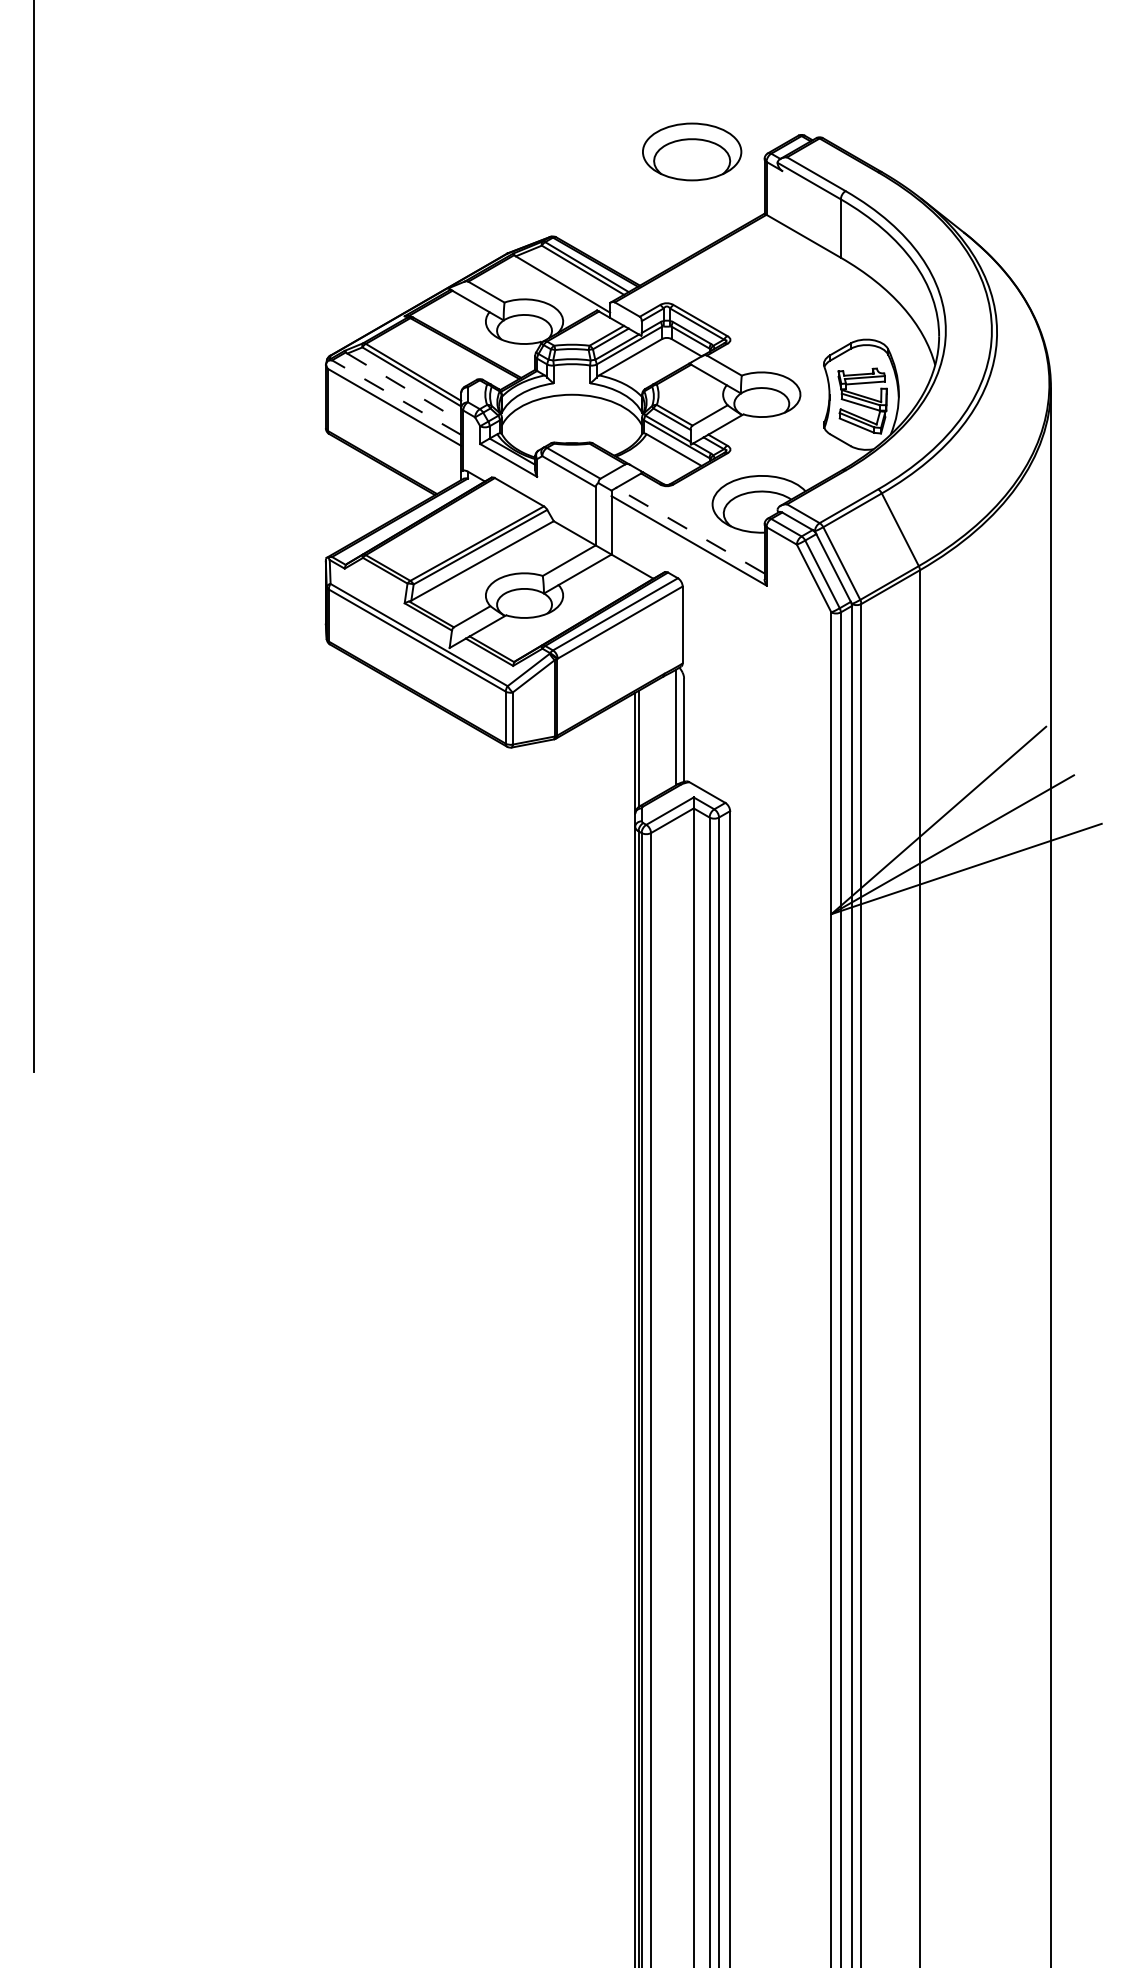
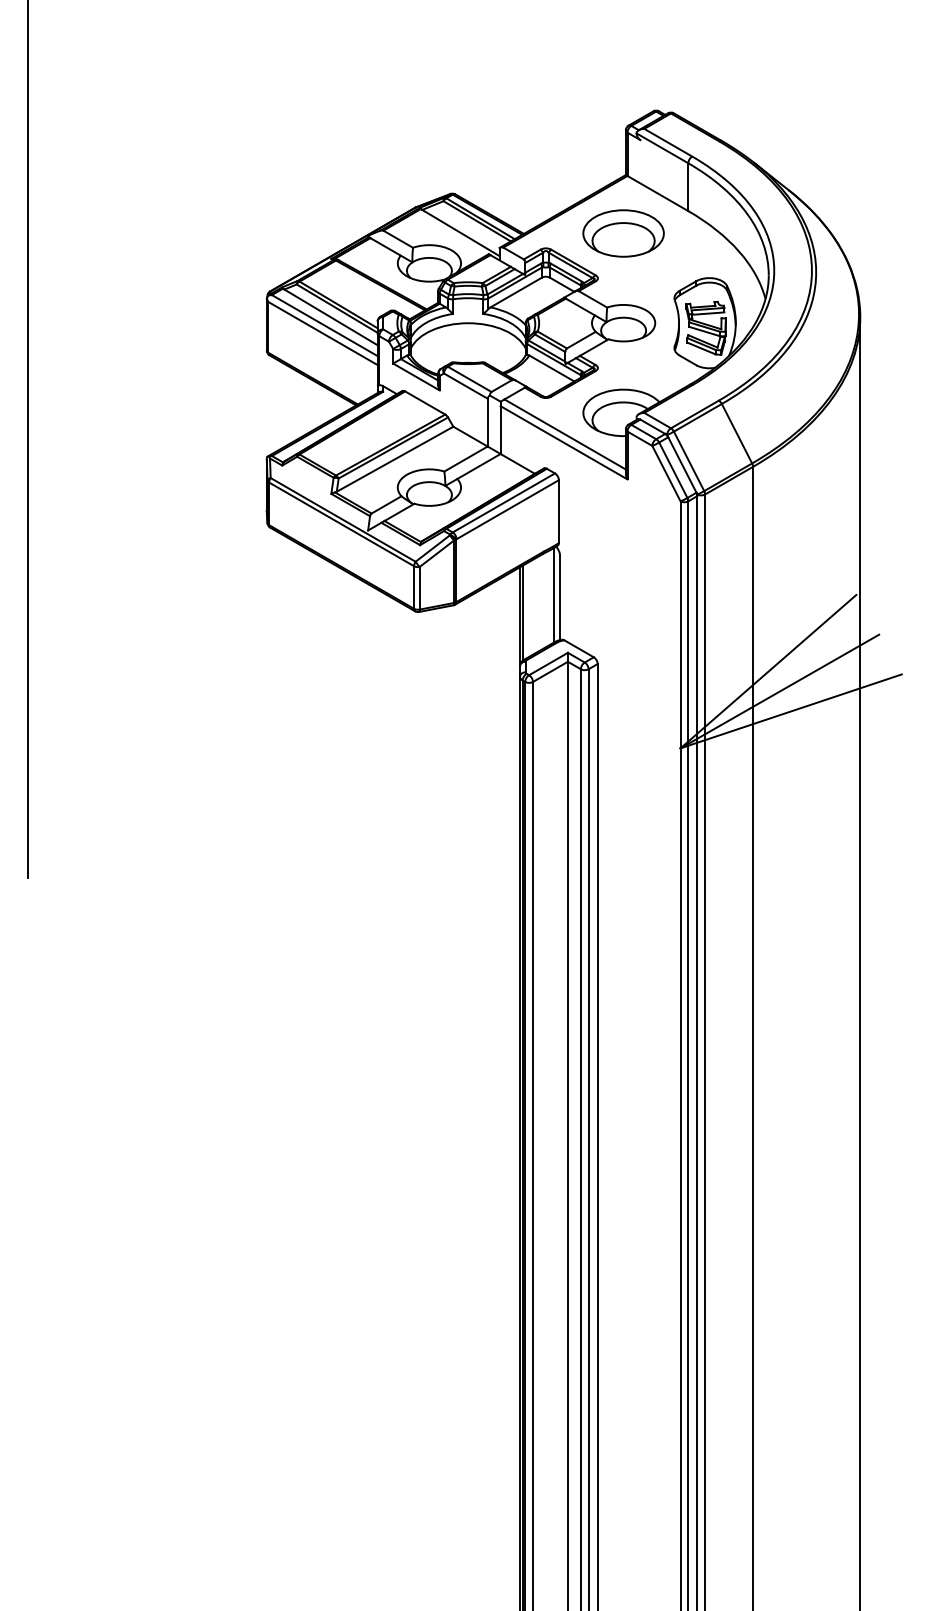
part: (692, 151) -> (623, 233), moved
line: (404, 387) -> (331, 317), dashed -> solid
line: (396, 397) -> (324, 325), dashed -> solid
line: (689, 530) -> (564, 434), dashed -> solid

